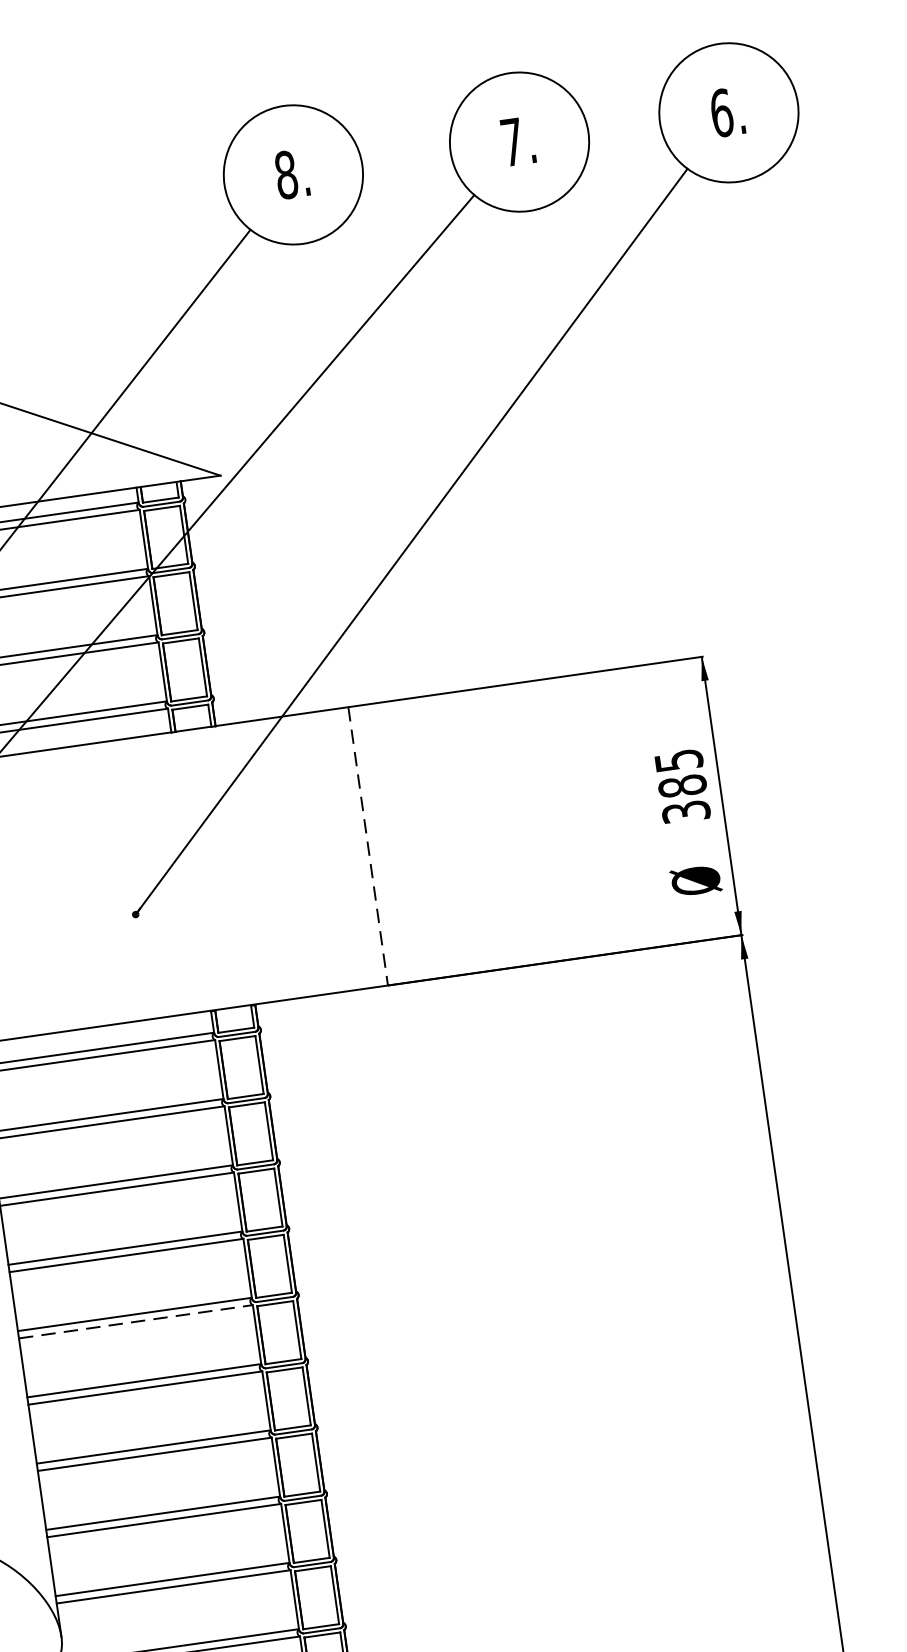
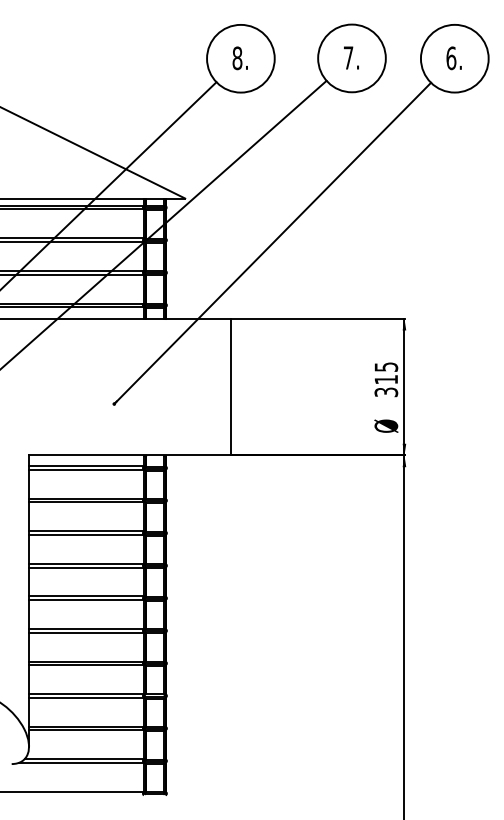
text: (682, 785) -> (386, 379), 385 -> 315
line: (367, 847) -> (230, 387), dashed -> solid
line: (136, 1322) -> (86, 600), dashed -> solid

